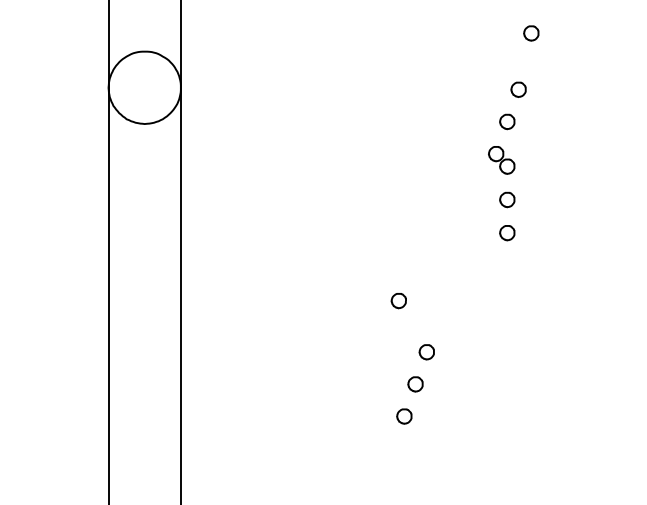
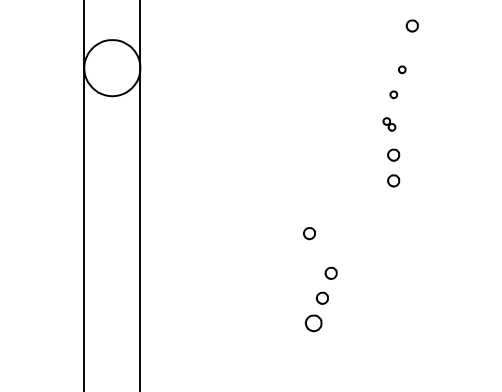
part: (517, 89) -> (401, 69), size x0.6
part: (507, 121) -> (393, 94), size x0.6
part: (501, 160) -> (389, 124), size x0.6
part: (404, 415) -> (313, 322), size x1.4

